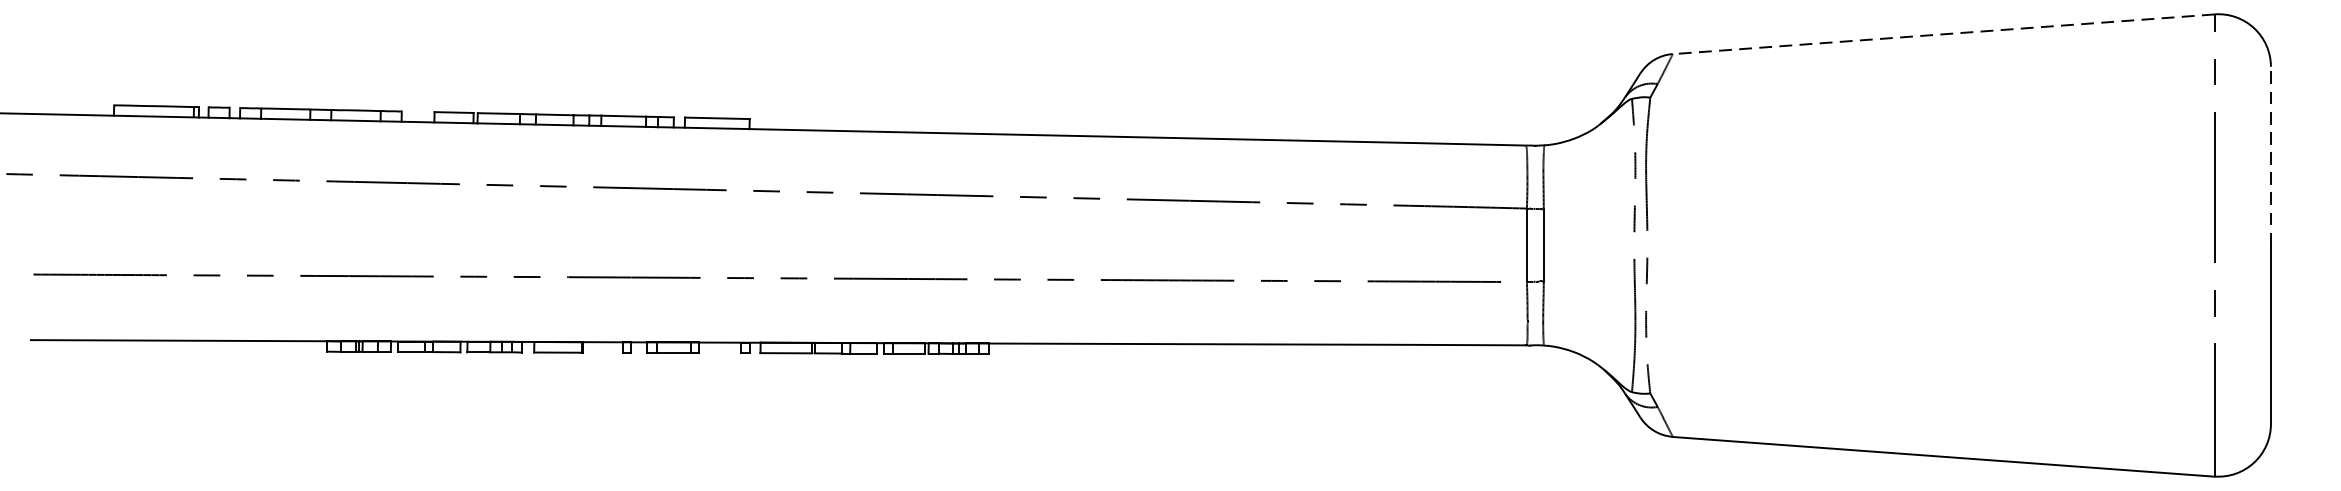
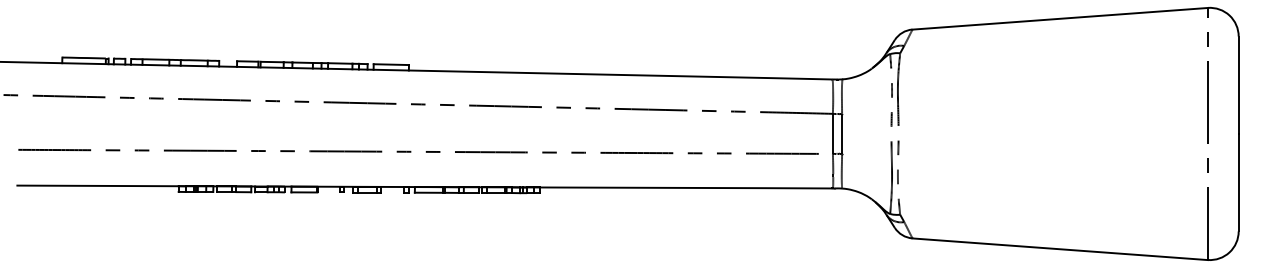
line: (1942, 33) -> (1059, 18), dashed -> solid
line: (2270, 156) -> (1238, 85), dashed -> solid

